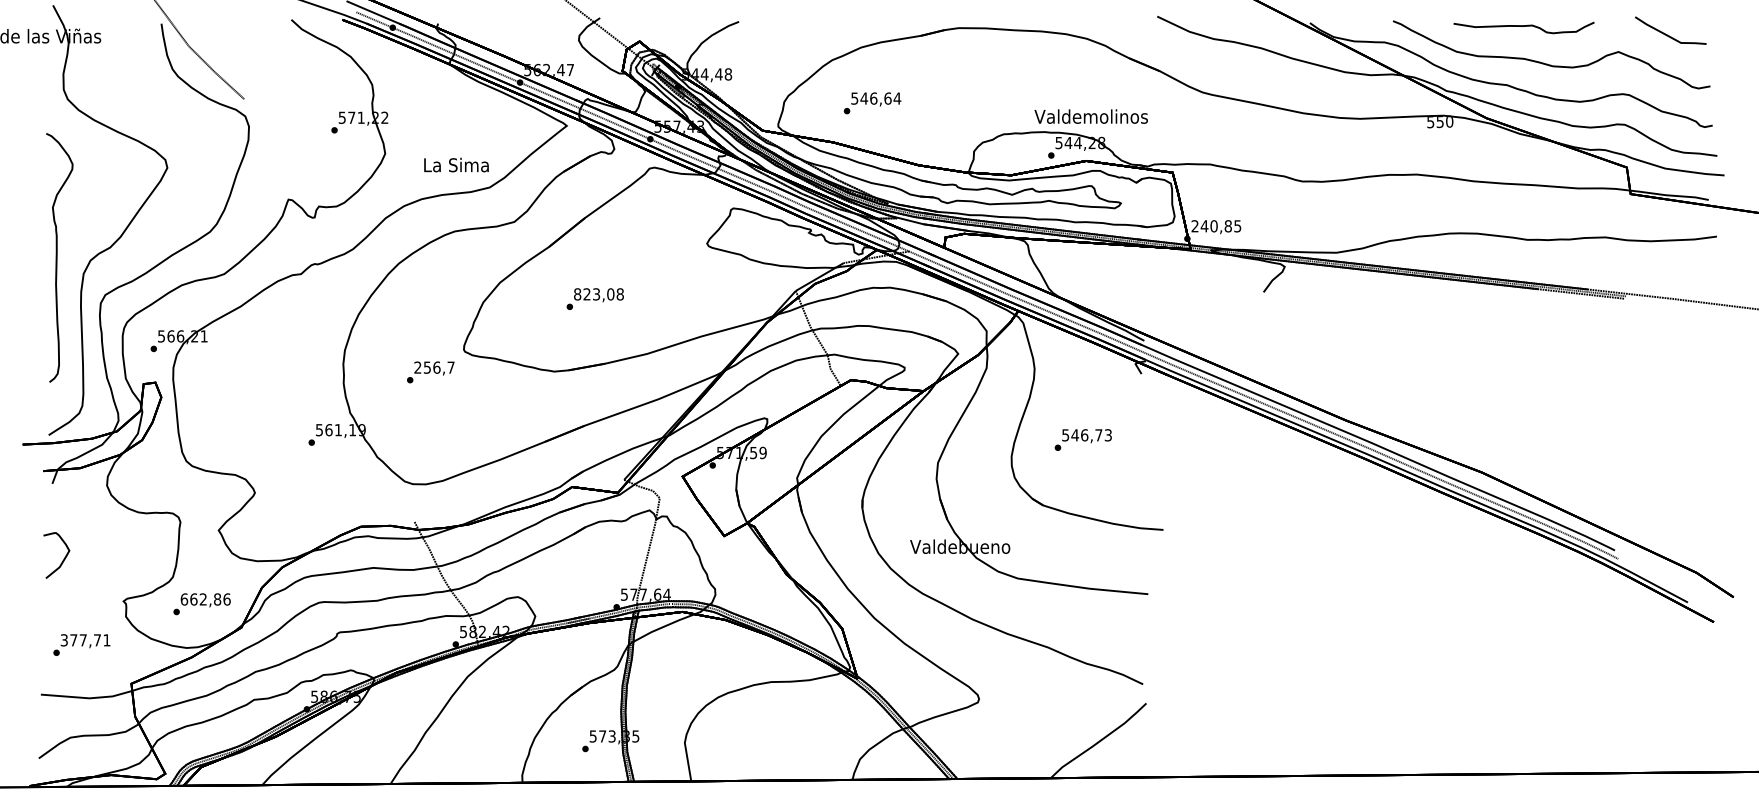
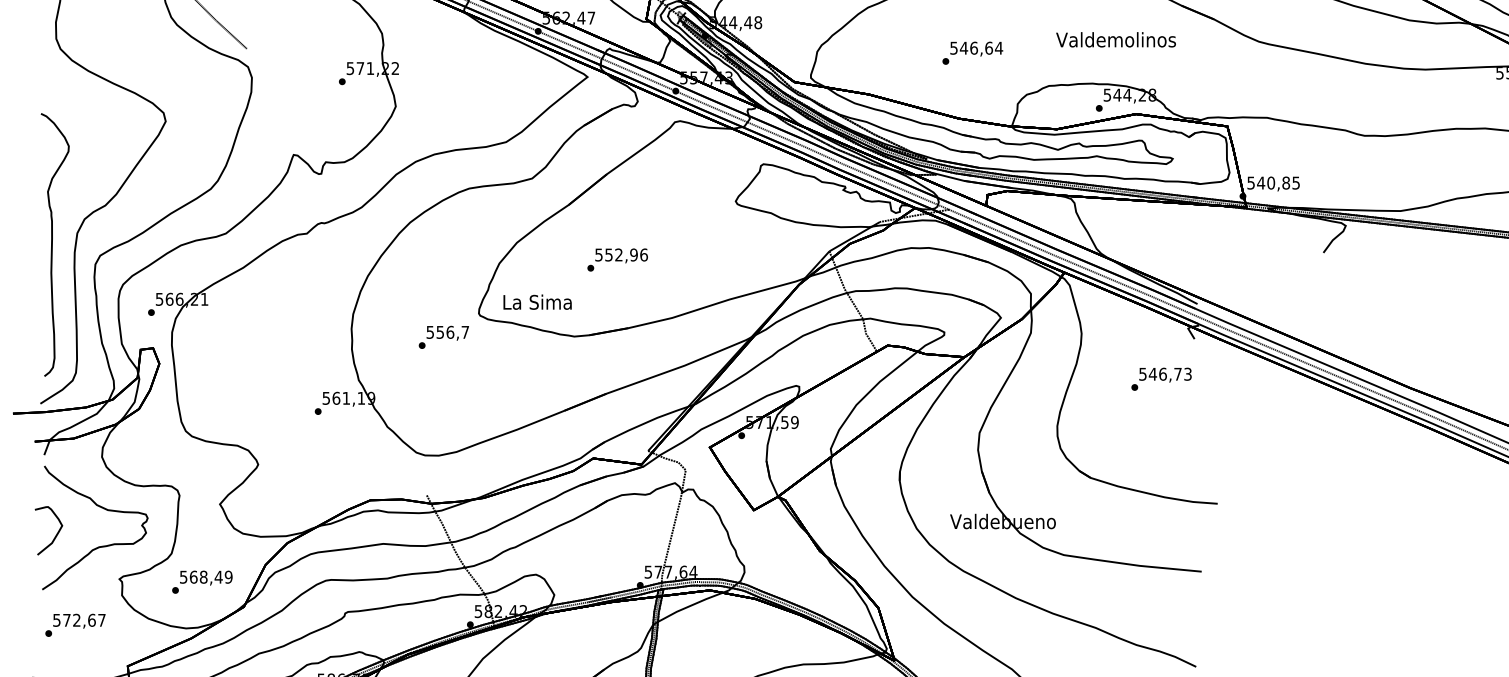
text: (872, 103) -> (972, 53), moved
text: (1090, 116) -> (1115, 39), moved
text: (456, 164) -> (537, 301), moved
text: (1194, 226) -> (1250, 183), 240,85 -> 540,85
curve: (57, 257) -> (52, 244), moved
text: (599, 294) -> (622, 255), 823,08 -> 552,96
text: (417, 367) -> (429, 332), 256,7 -> 556,7
text: (1082, 439) -> (1160, 378), moved
curve: (106, 569) -> (101, 545), added
text: (205, 599) -> (205, 577), 662,86 -> 568,49
text: (85, 640) -> (79, 620), 377,71 -> 572,67

